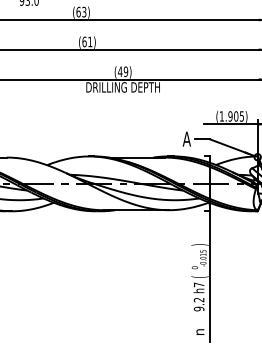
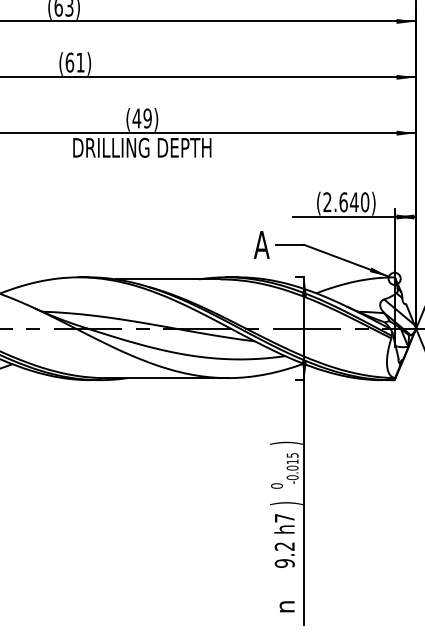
text: (231, 116) -> (345, 202), (1.905) -> (2.640)
text: (199, 276) -> (285, 502), ( -> )

